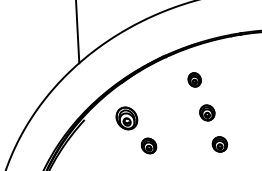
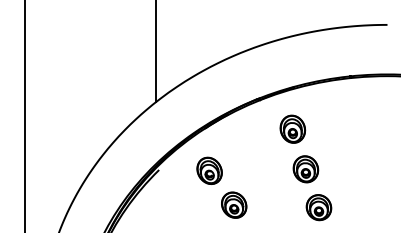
part: (194, 79) -> (292, 128), size x1.67
part: (206, 113) -> (305, 169), size x1.43
part: (219, 144) -> (318, 207), size x1.43
part: (149, 145) -> (234, 204), size x1.43

